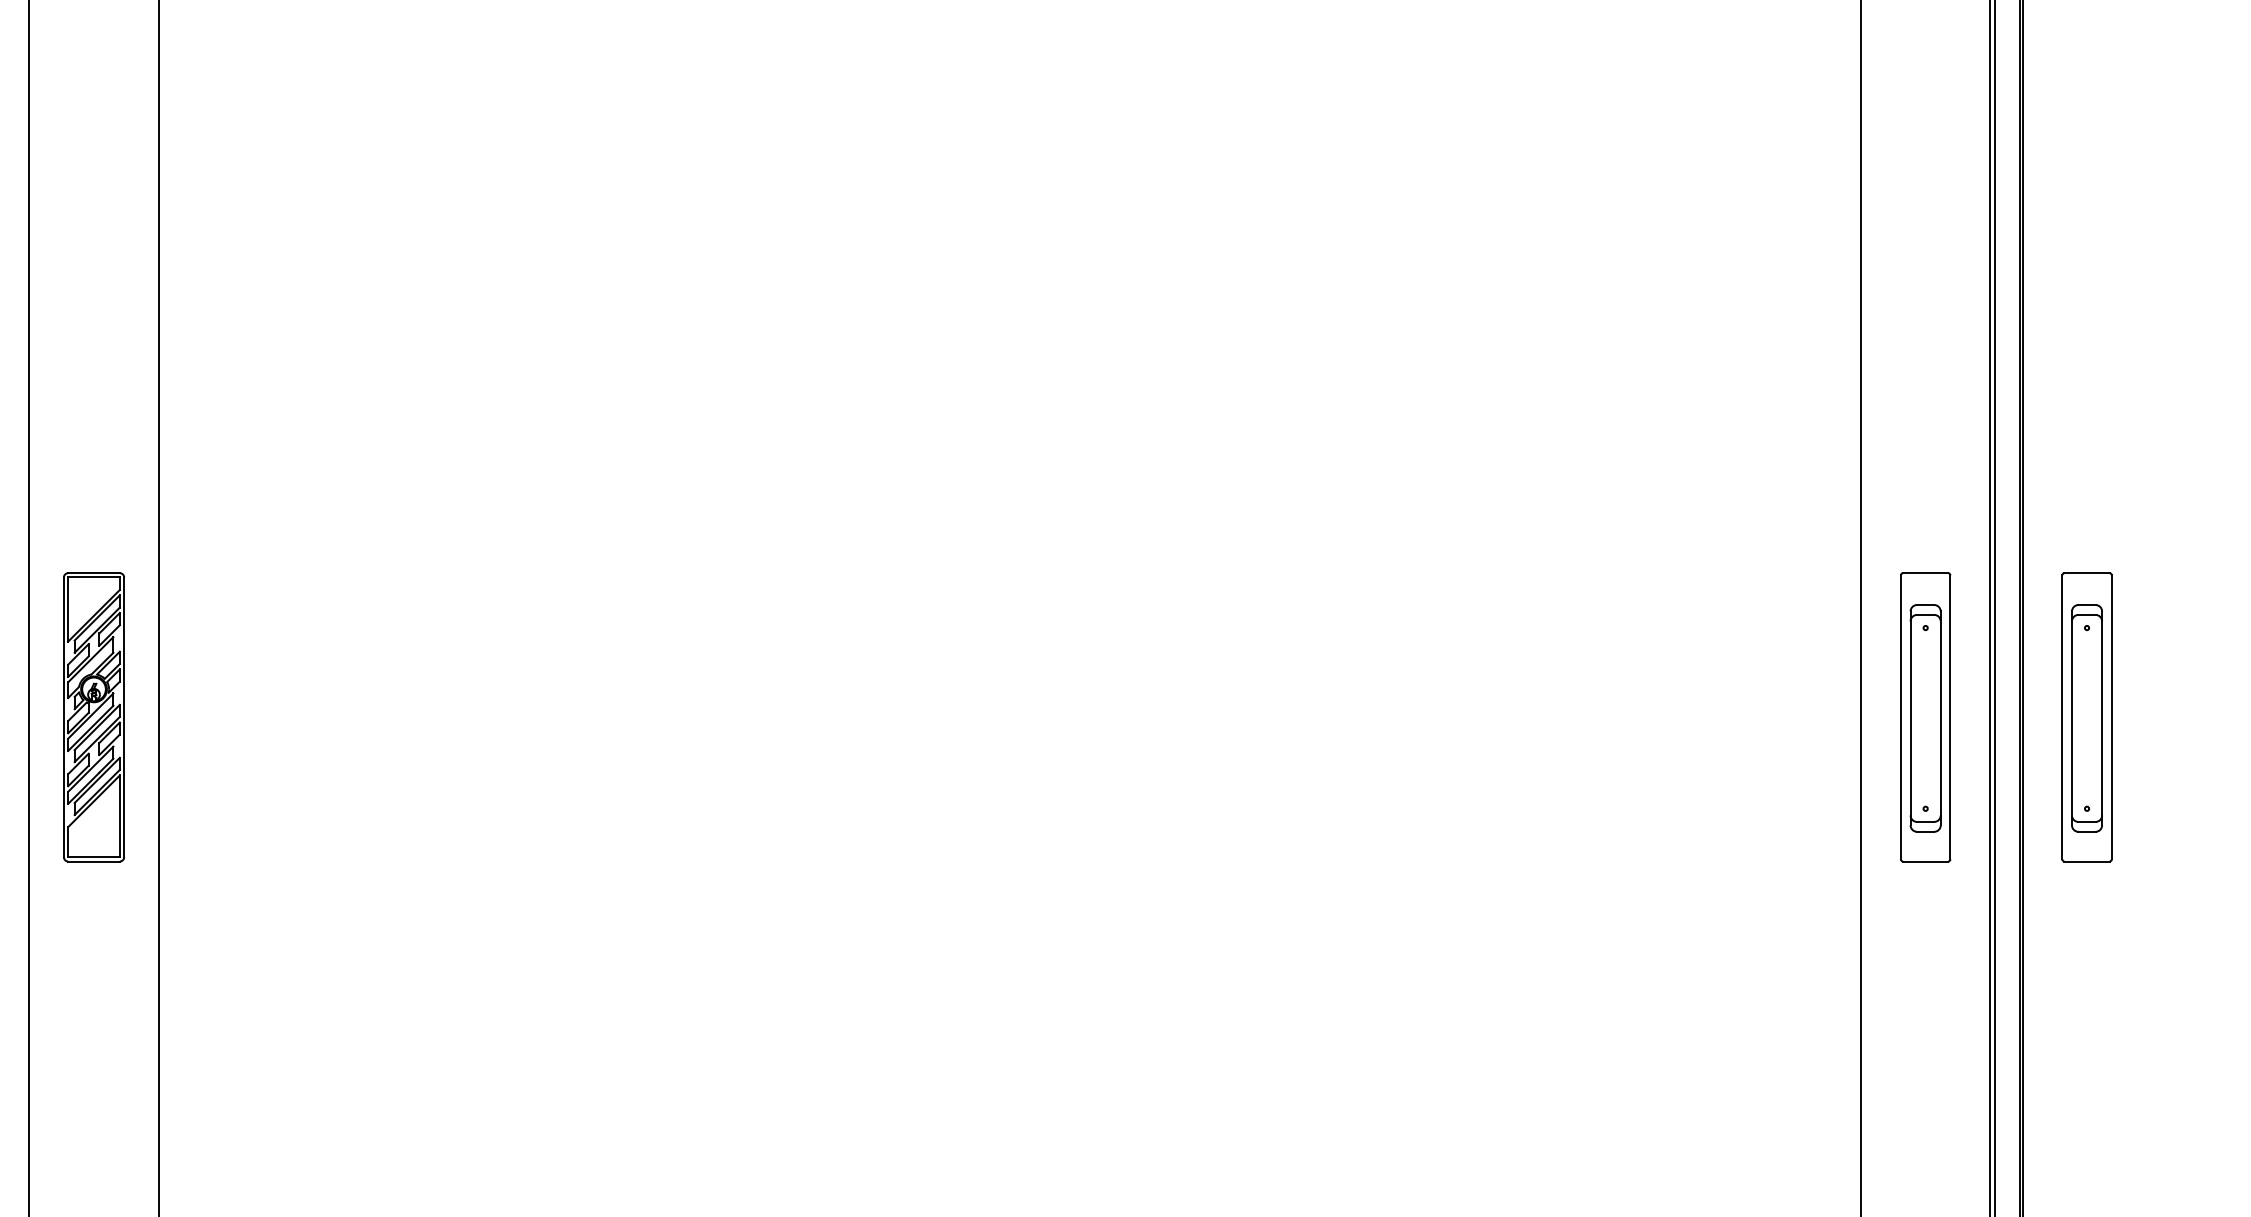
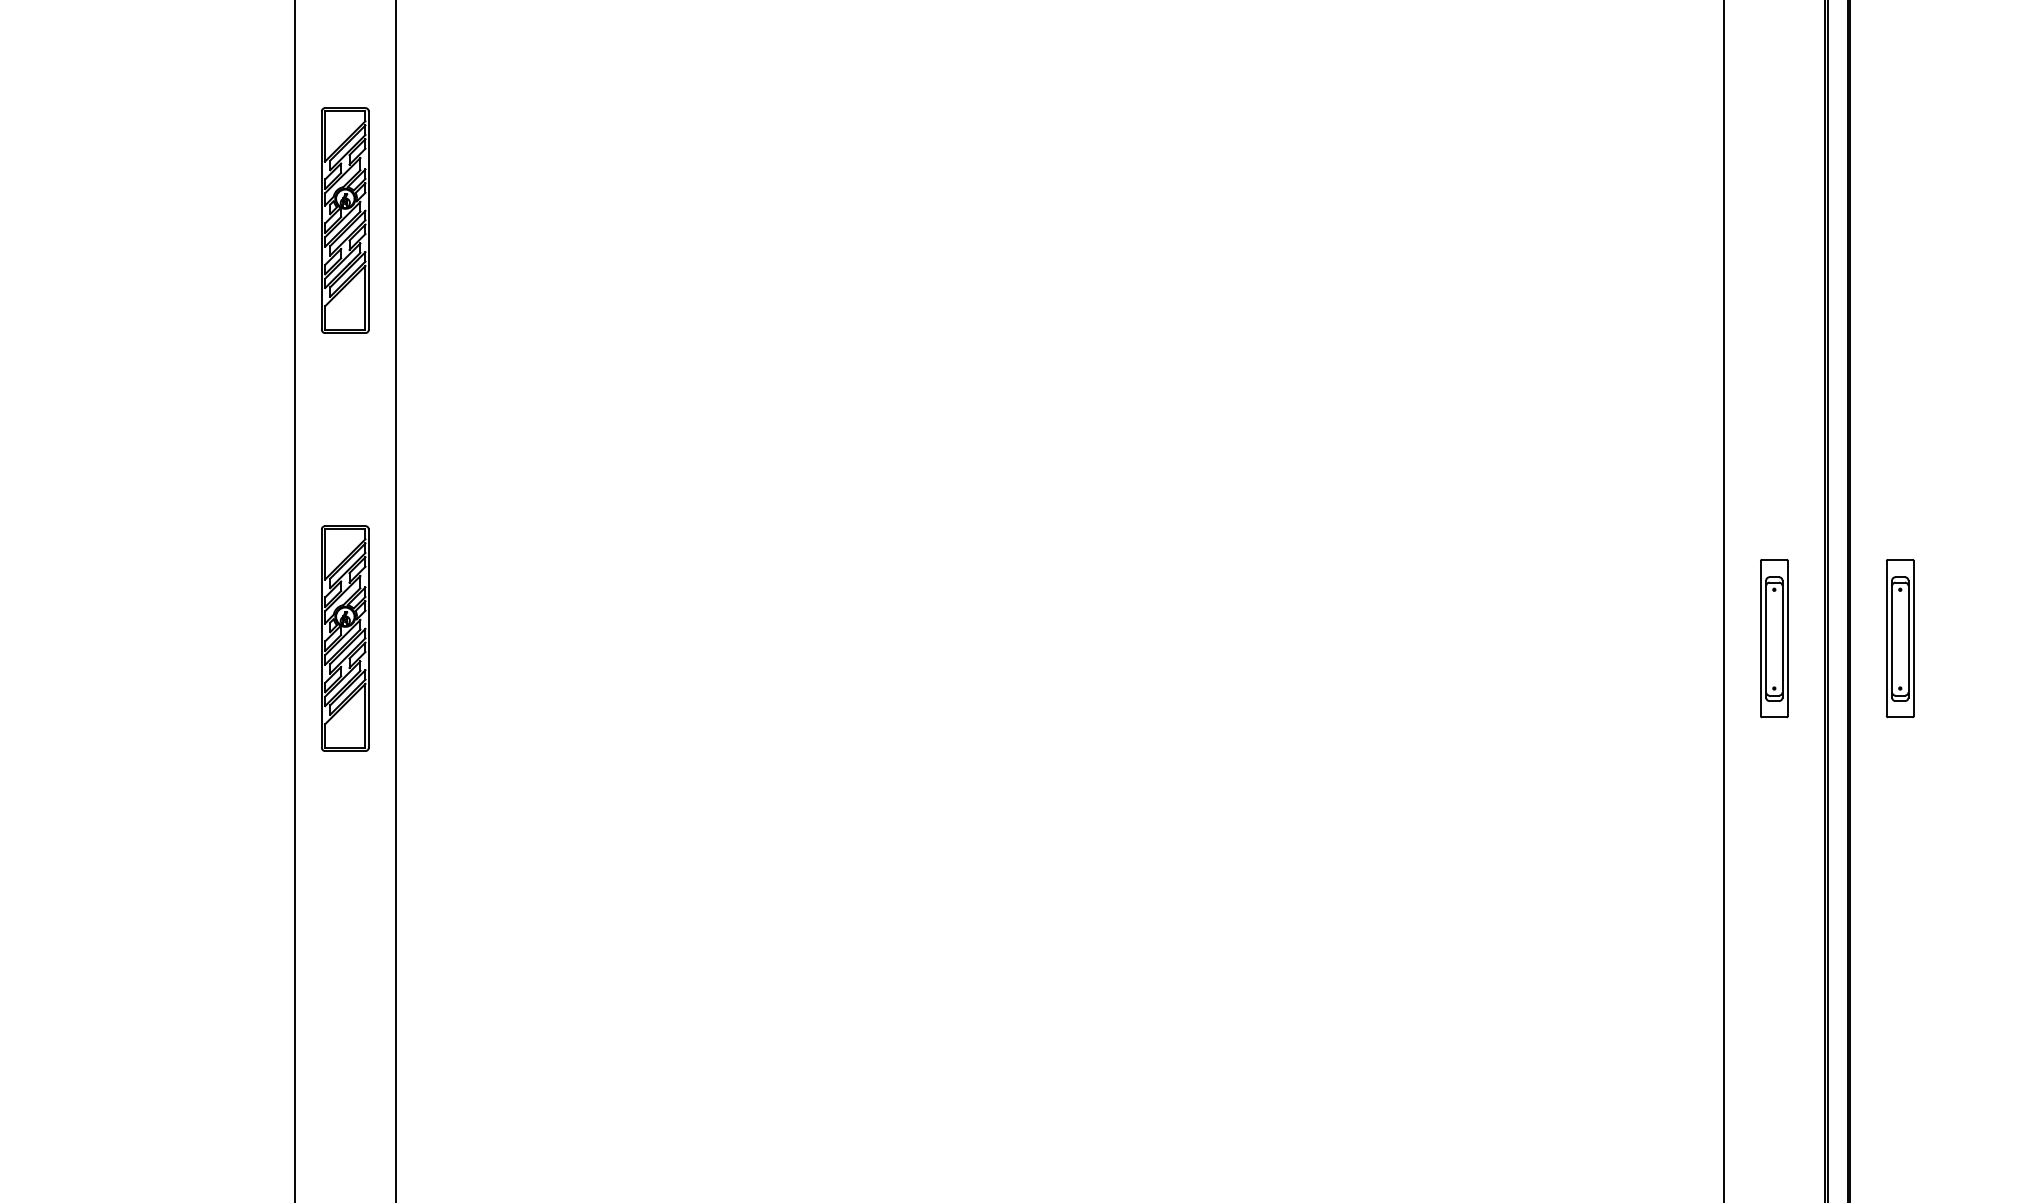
part: (94, 181) -> (345, 220), added
part: (1925, 717) -> (1774, 638), size x0.7
part: (2087, 717) -> (1900, 638), size x0.7

